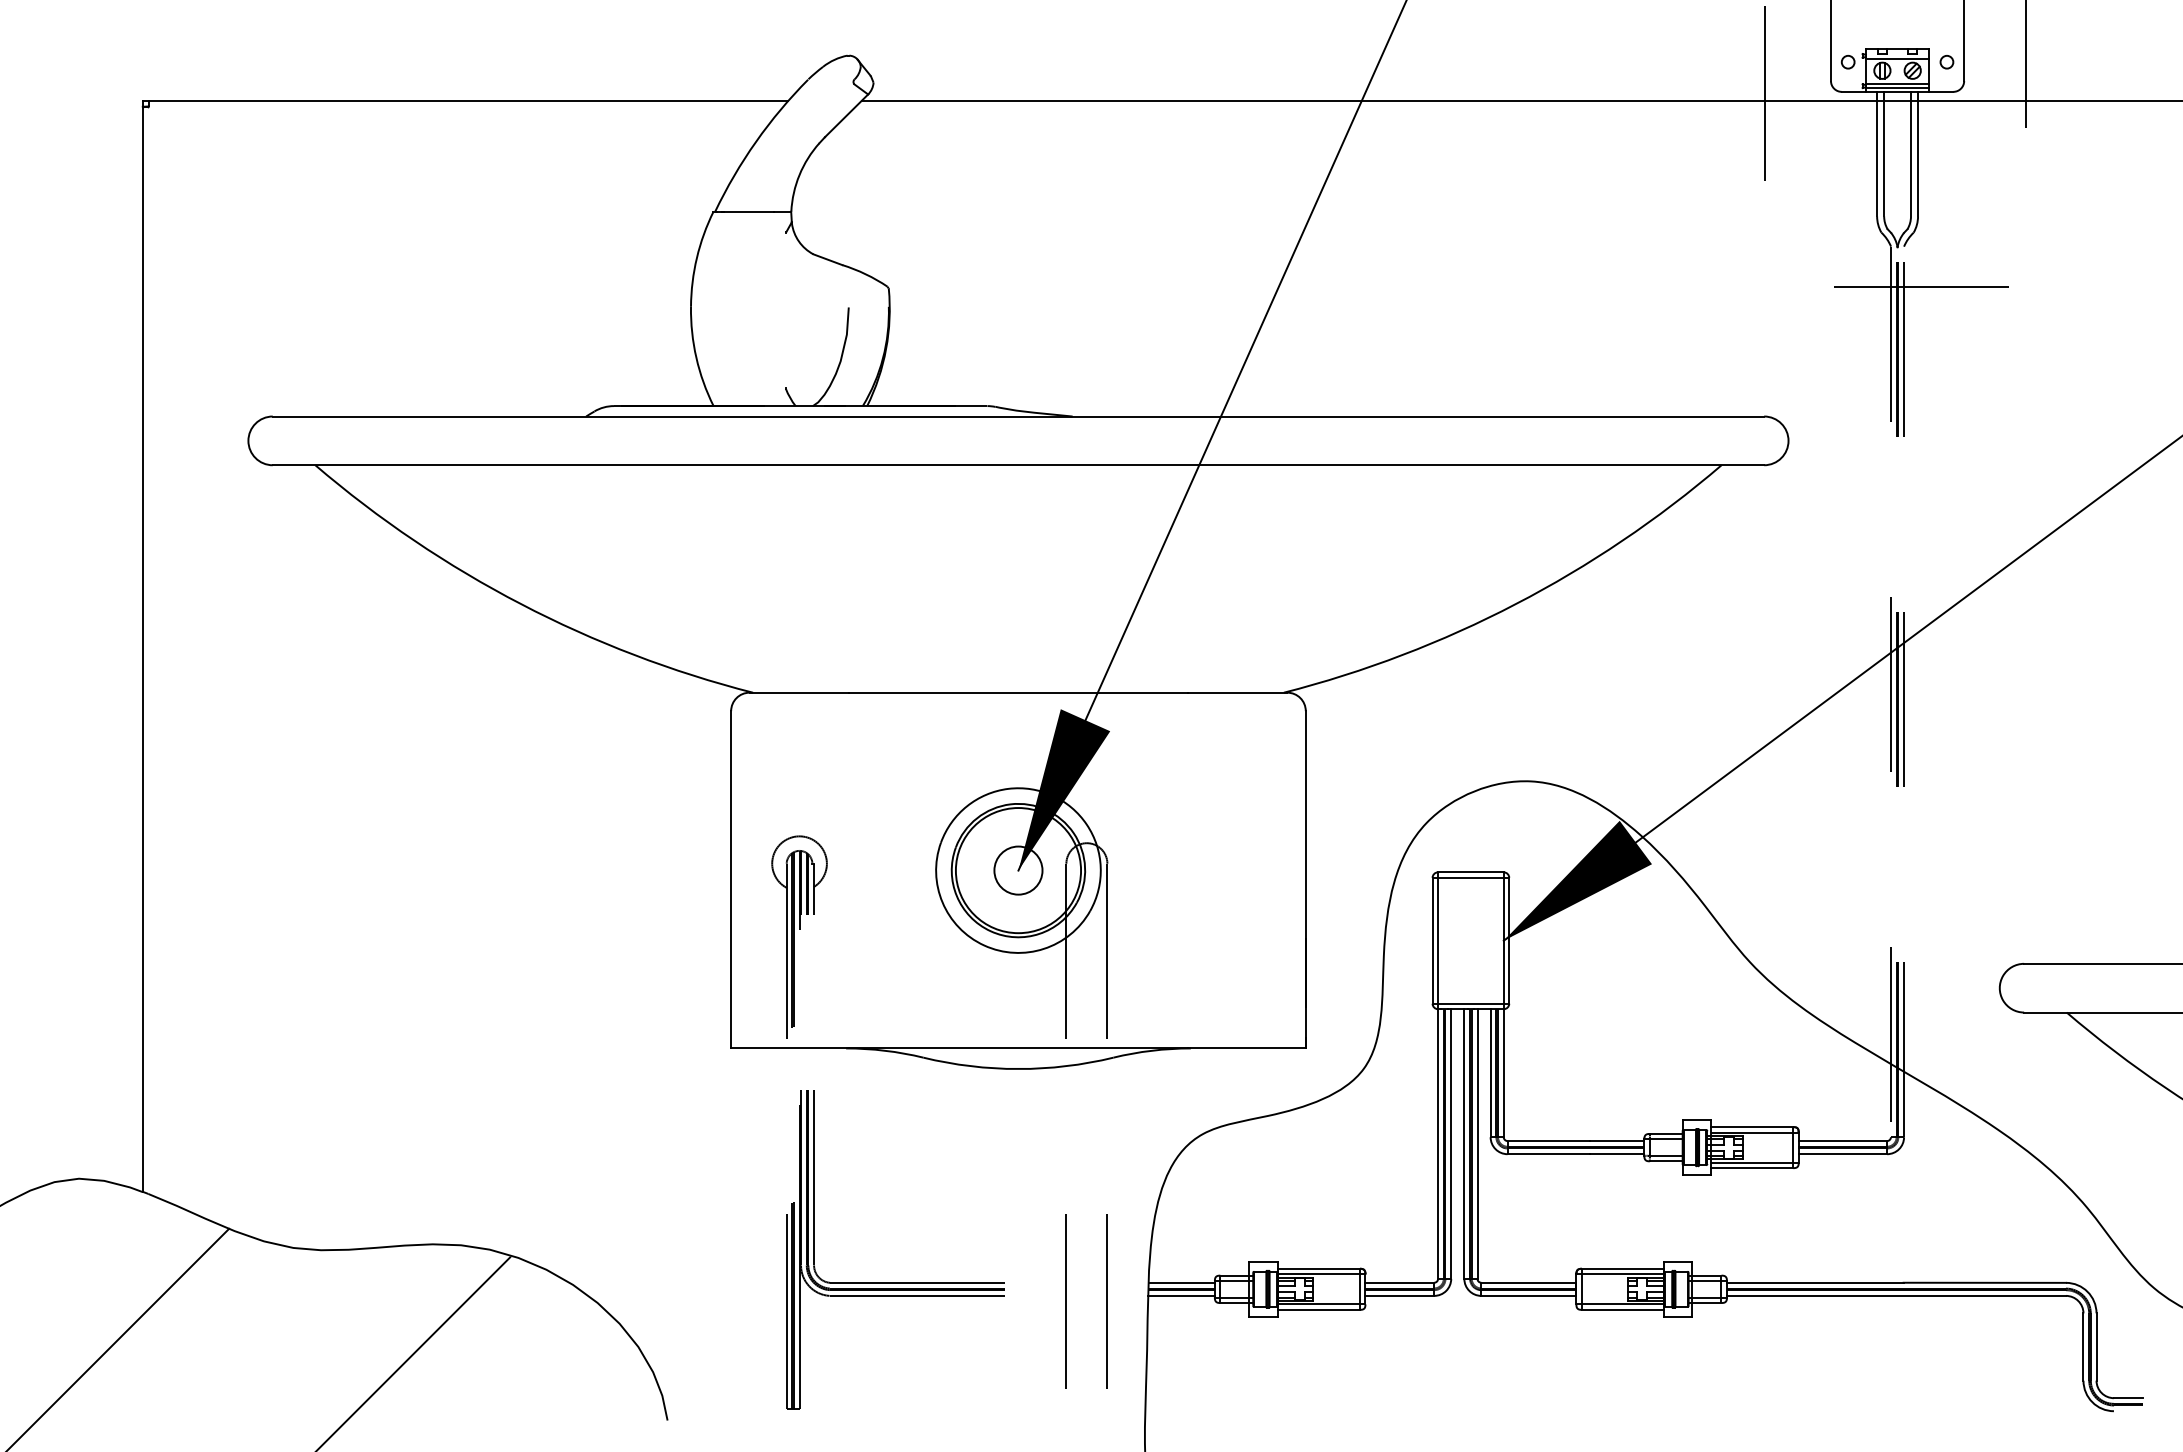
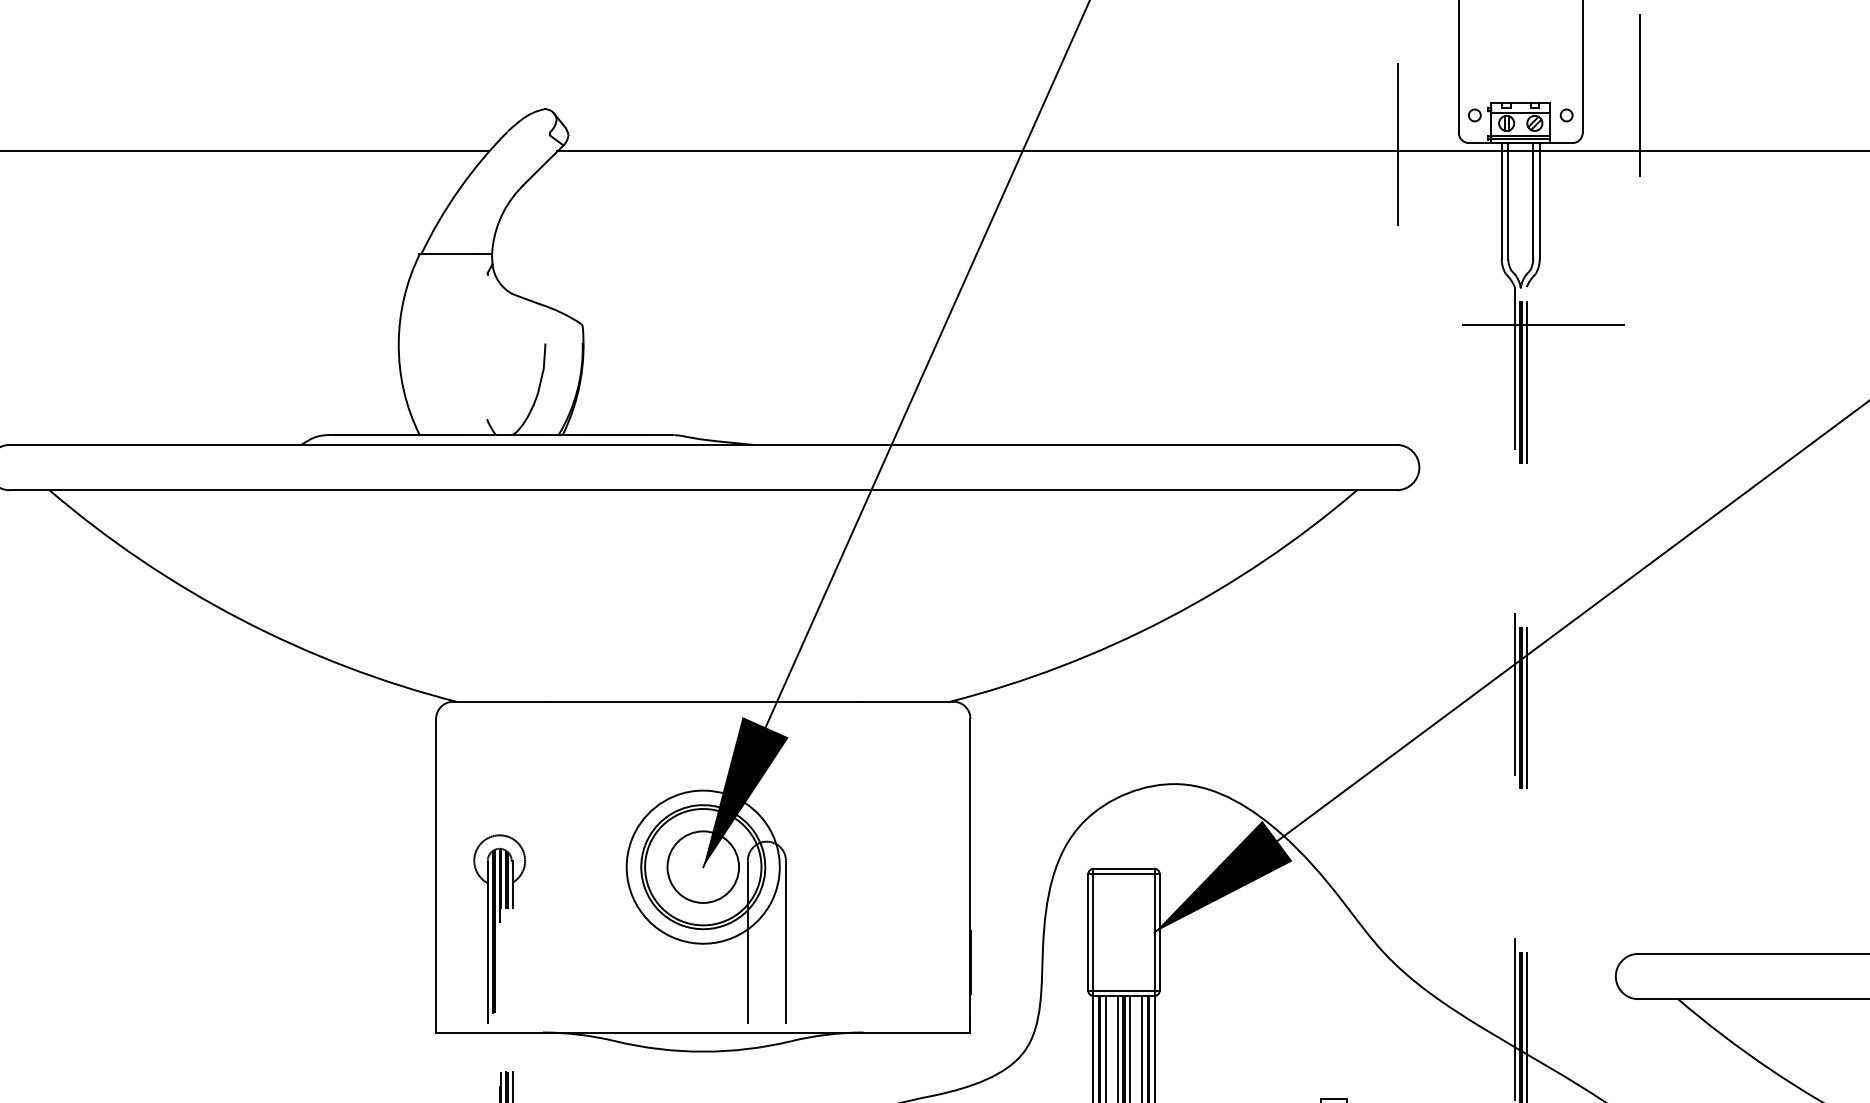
circle: (1018, 870) -> (703, 867), size x1.6

